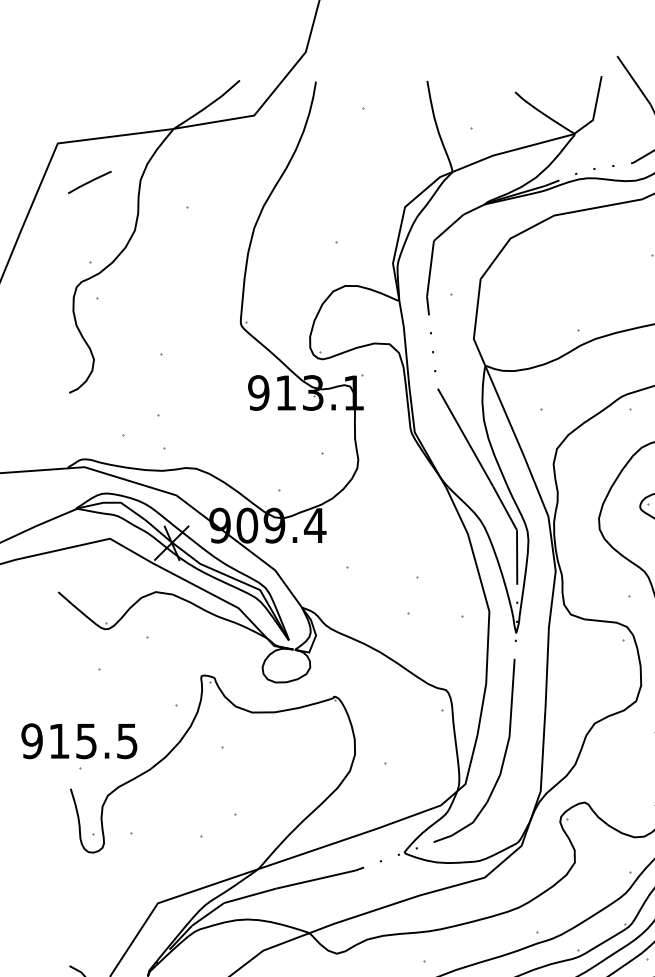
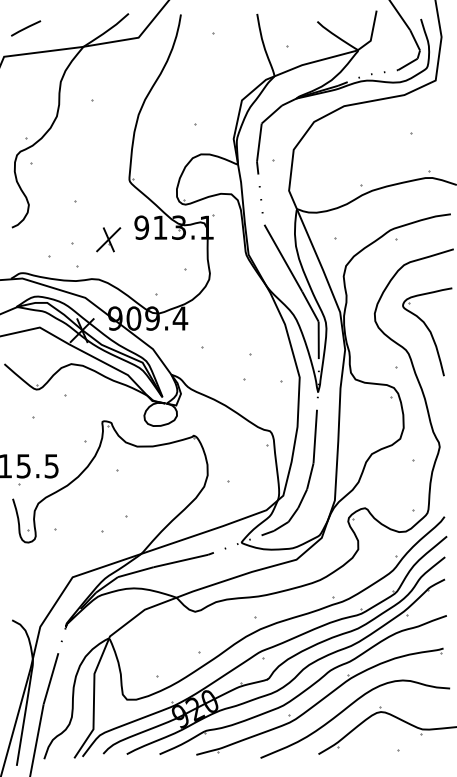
line: (90, 182) -> (26, 28), moved
part: (210, 410) -> (108, 239), added

